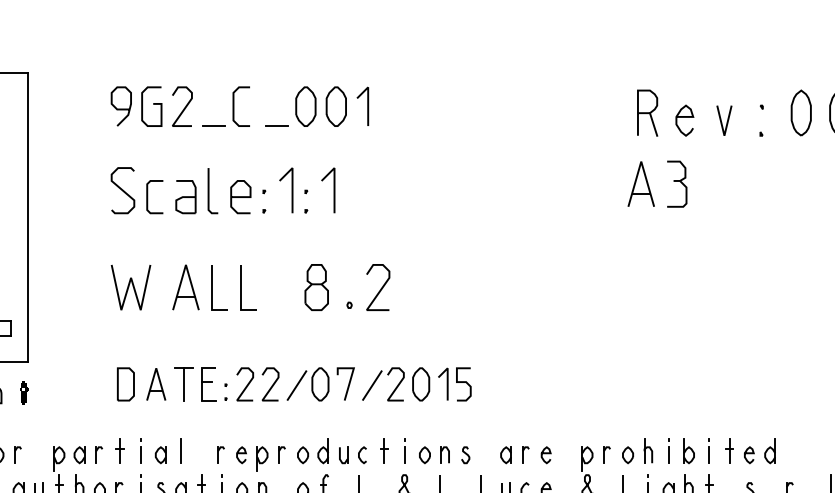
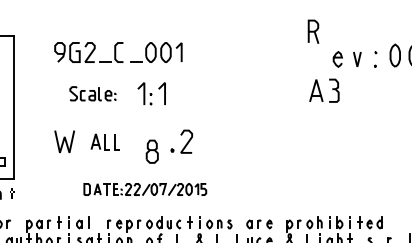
part: (647, 112) -> (313, 31), moved
part: (187, 189) -> (92, 93), size x0.6
part: (213, 287) -> (105, 141), size x0.7
part: (315, 287) -> (151, 151), moved
part: (294, 384) -> (145, 189), size x0.7

